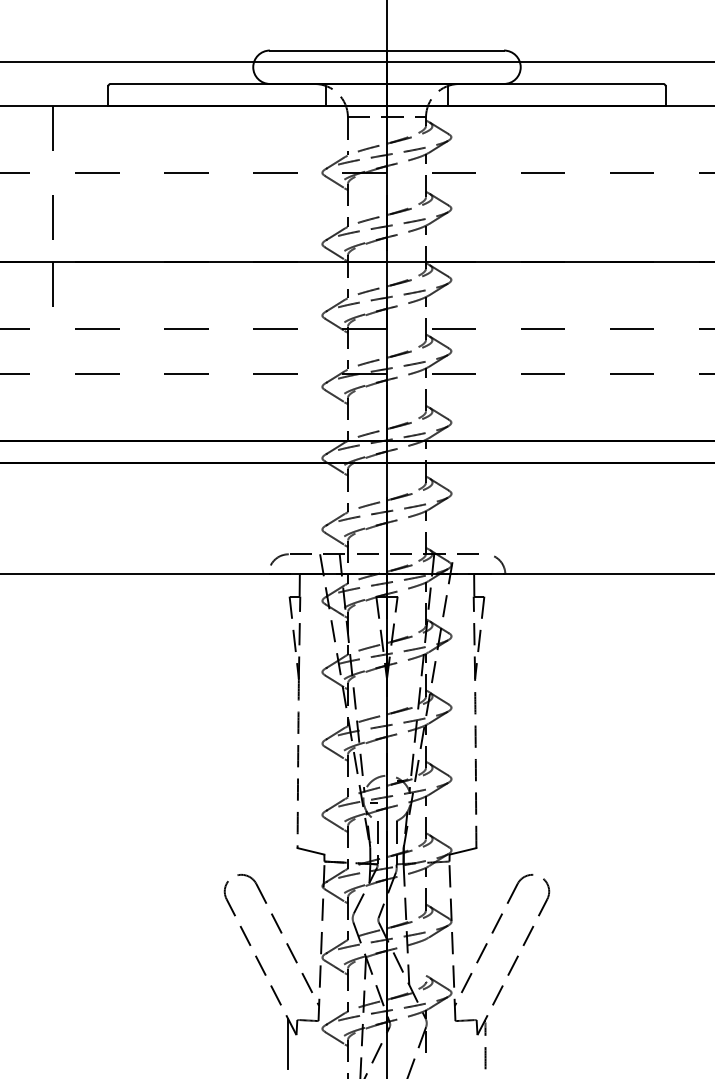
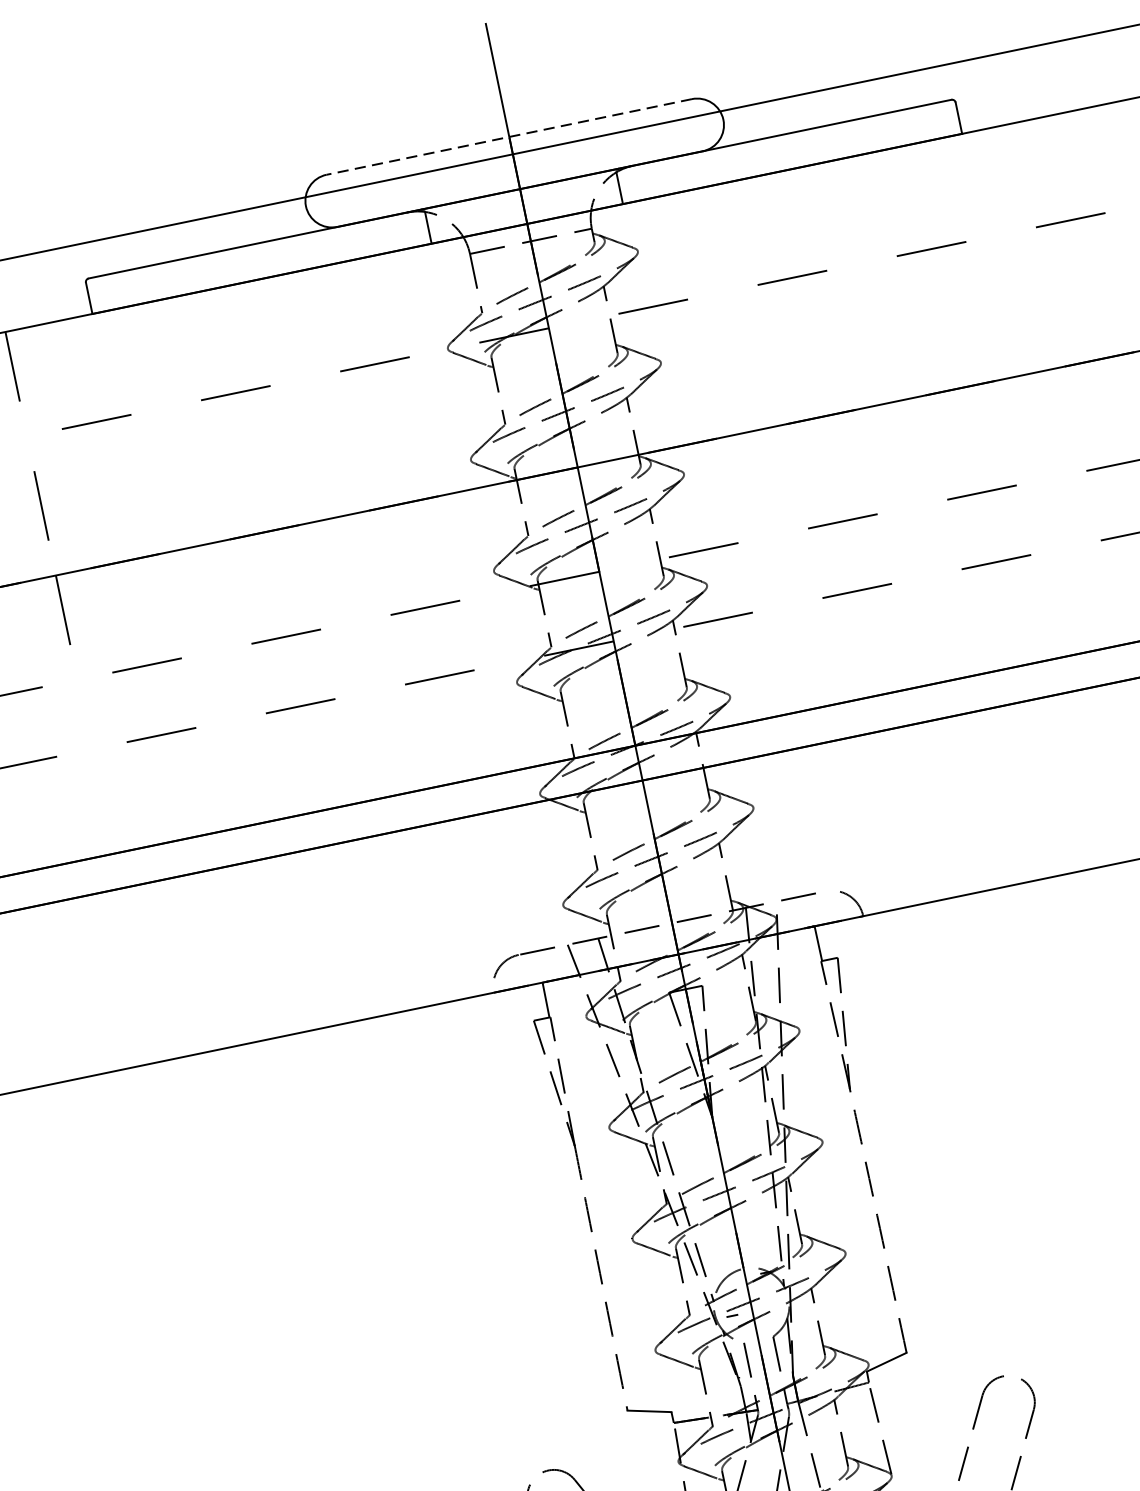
line: (386, 50) -> (508, 137), solid -> dashed

